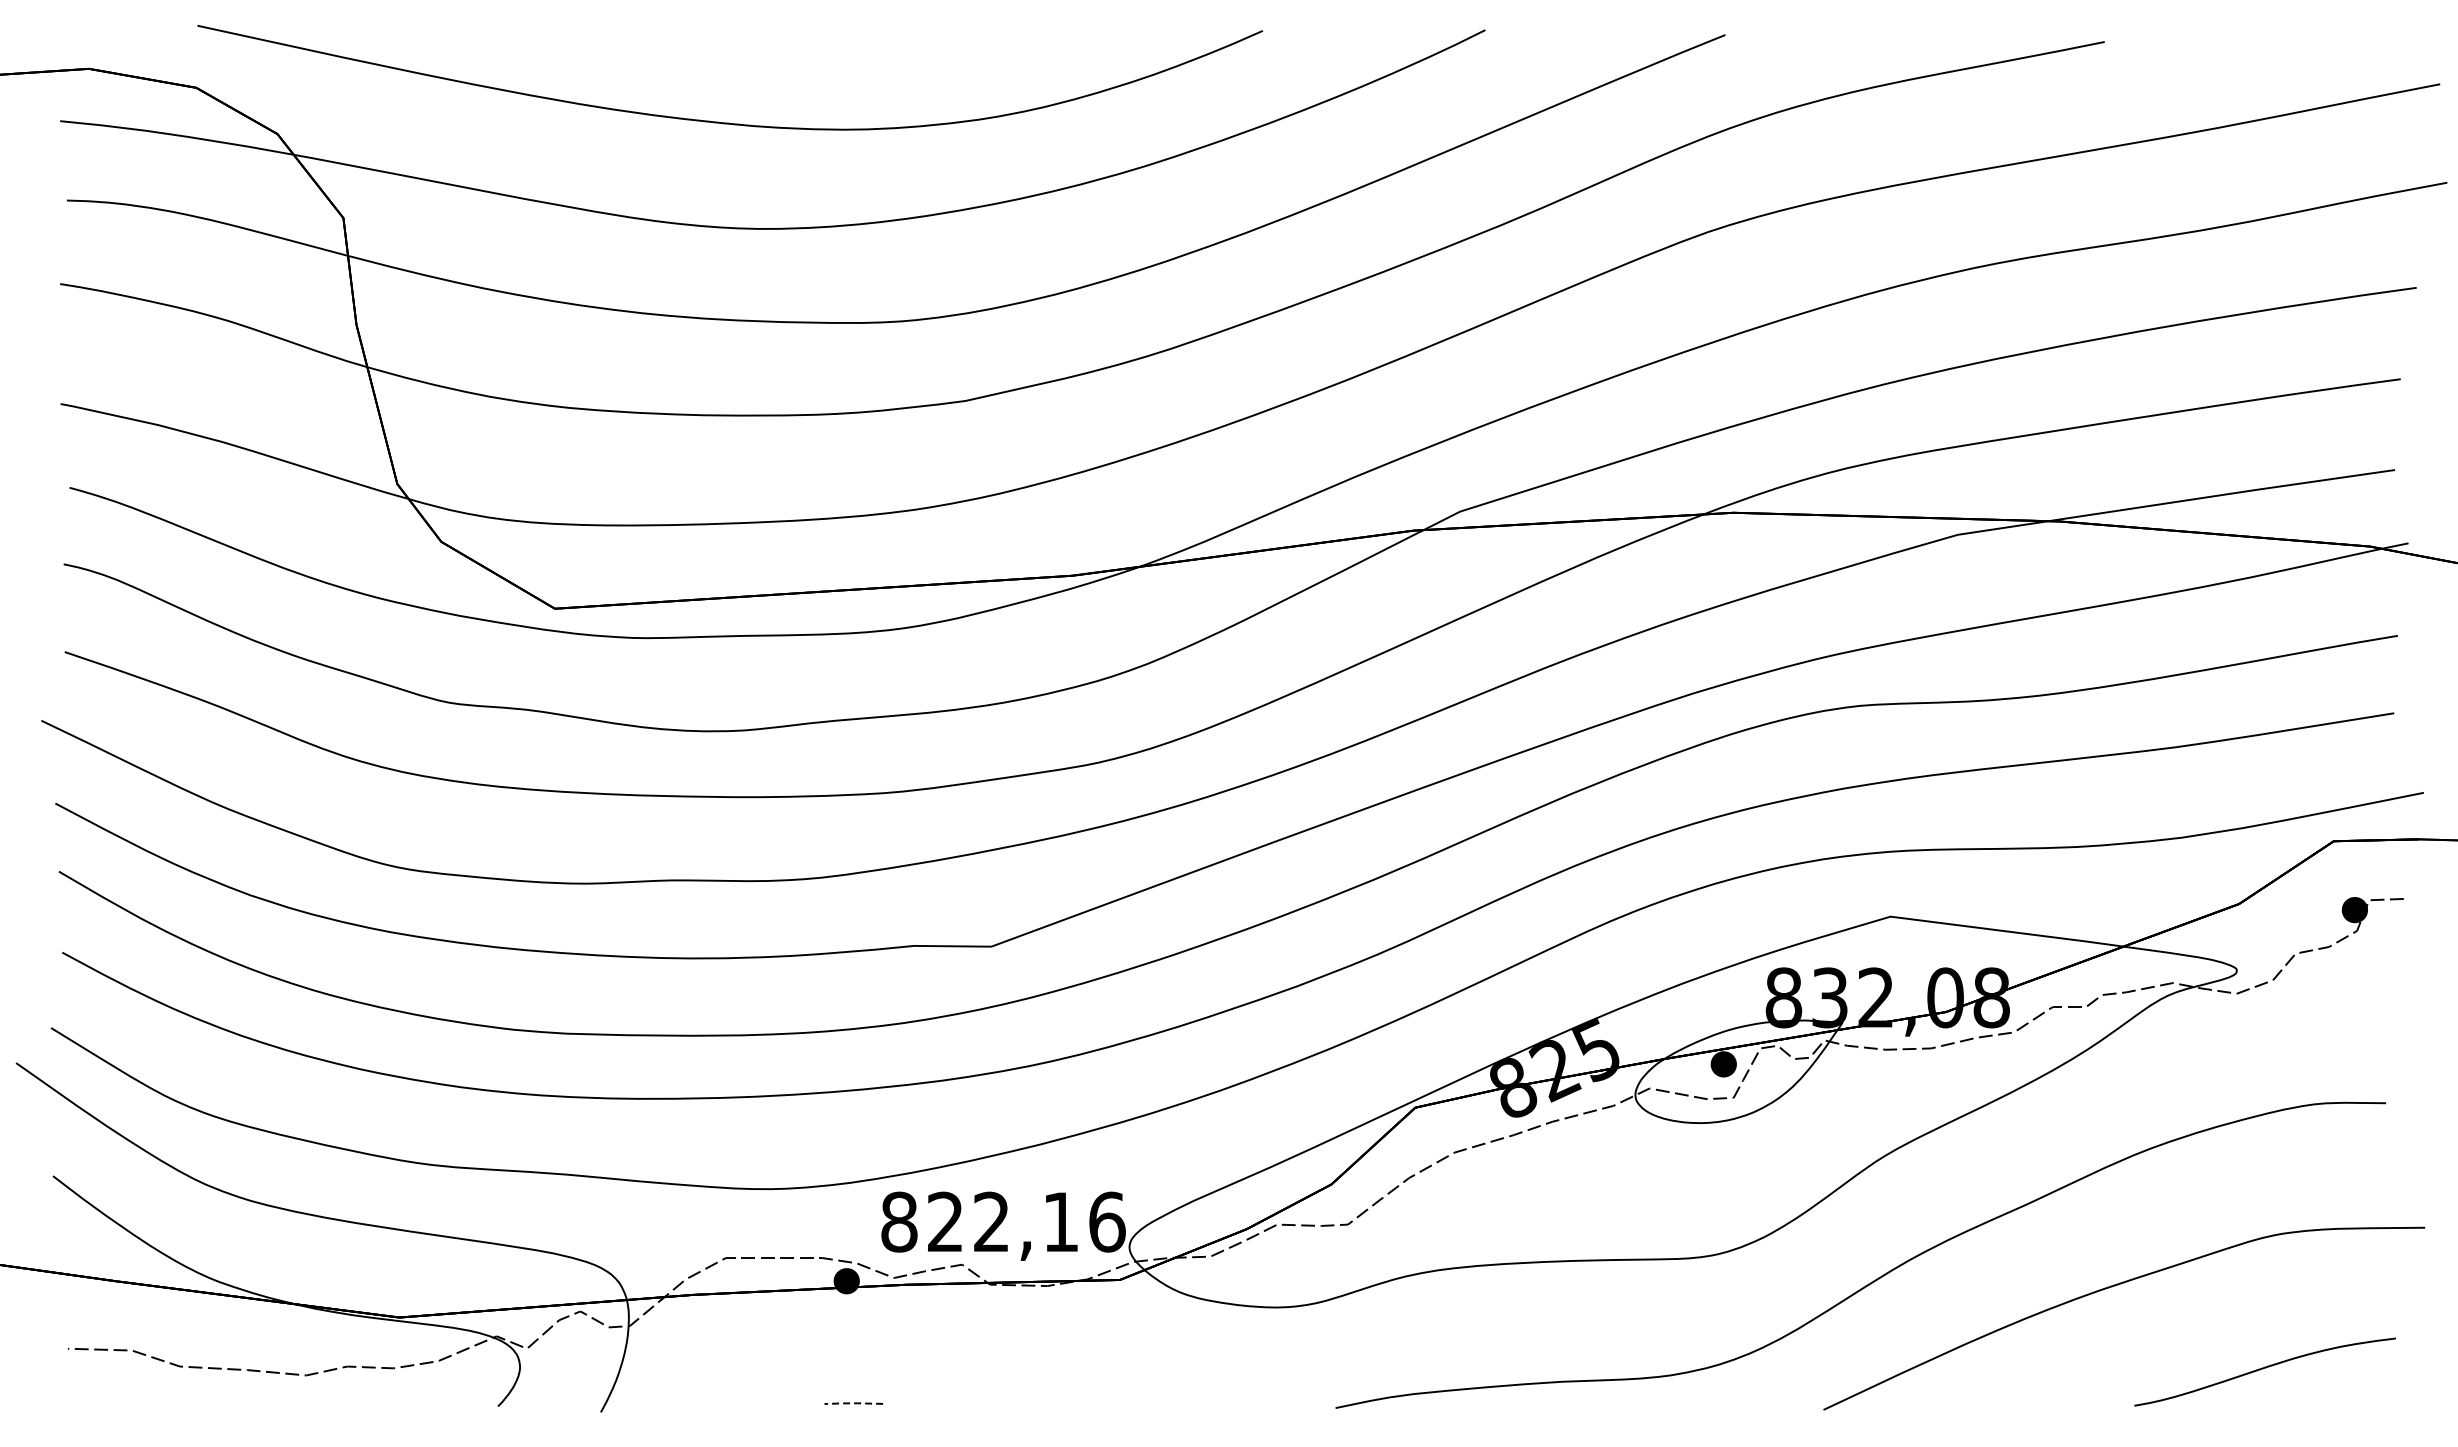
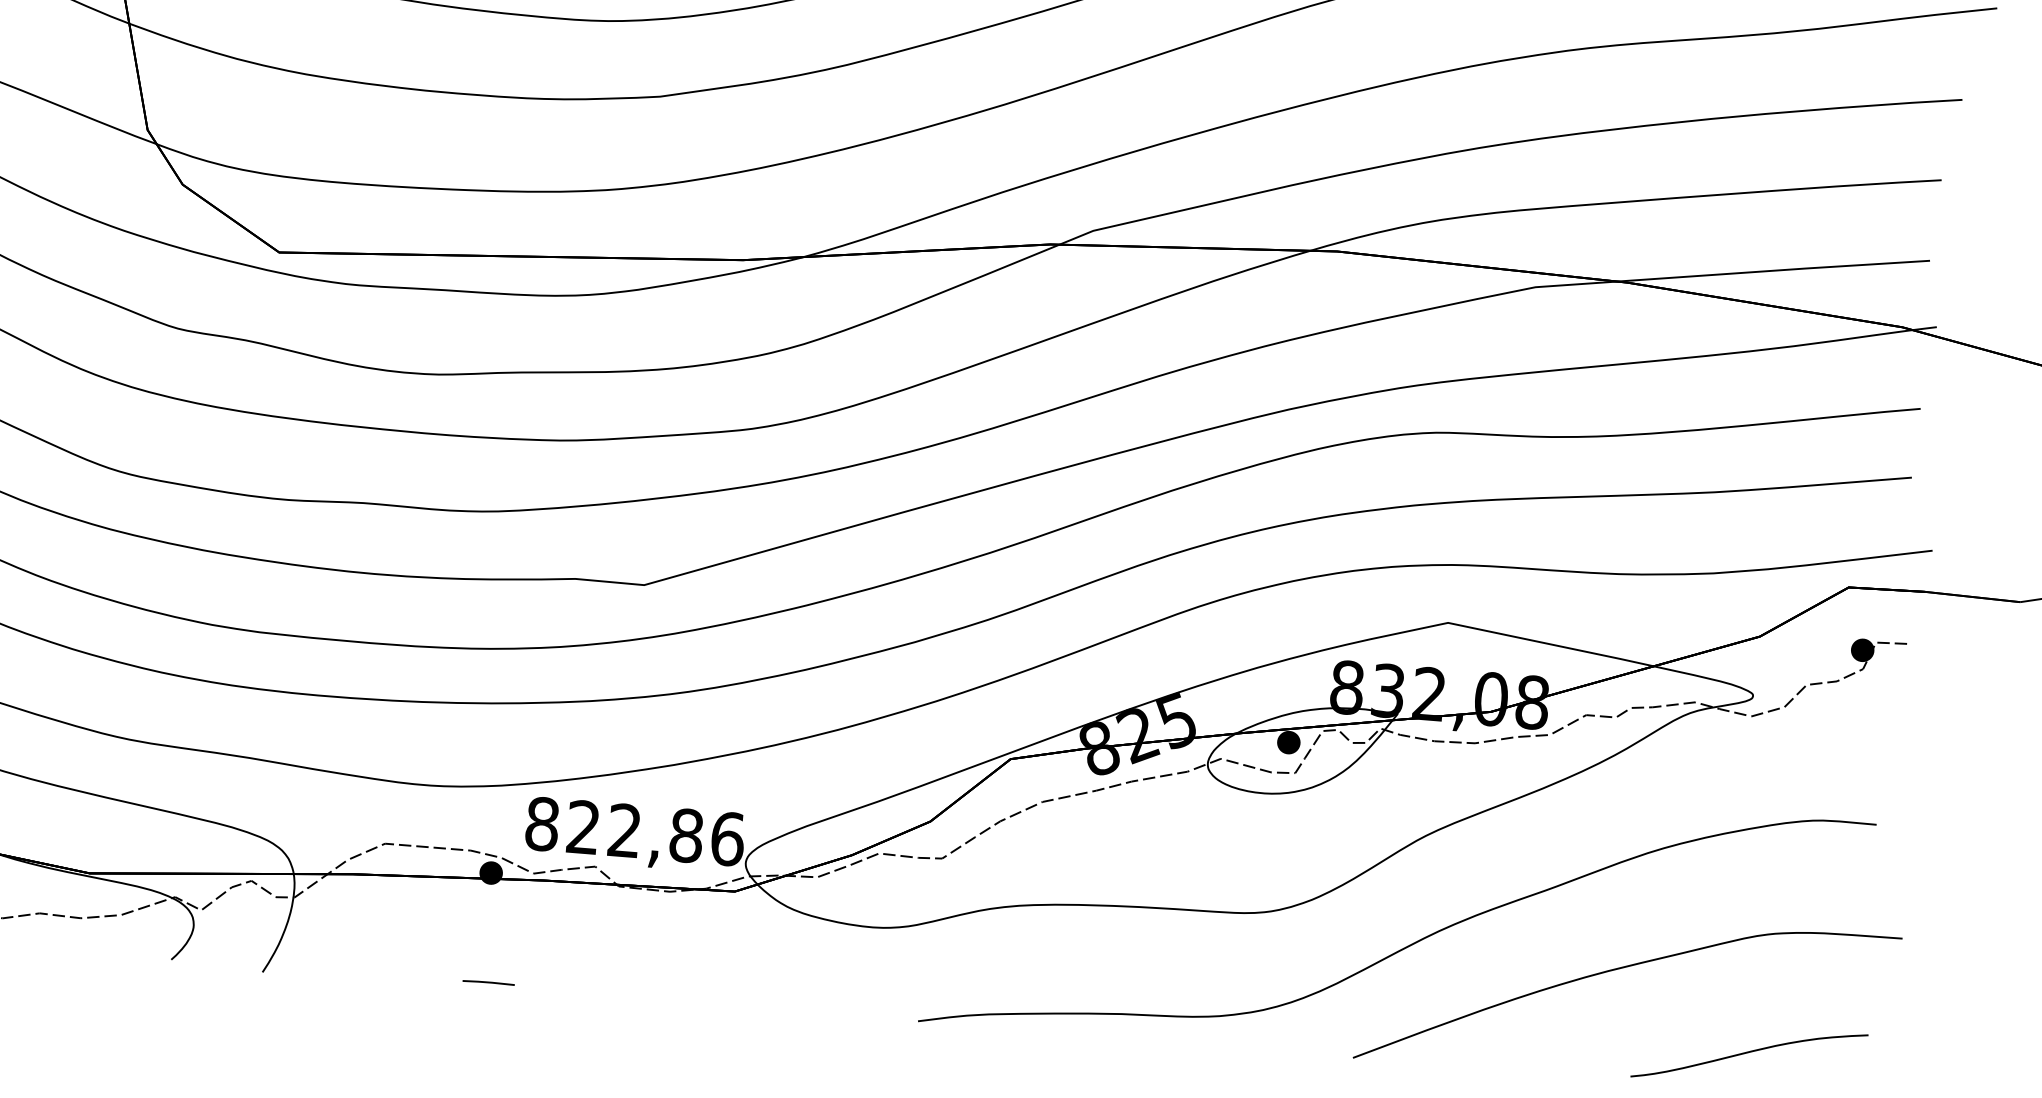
text: (1061, 1221) -> (686, 835), 822,16 -> 822,86
line: (853, 1403) -> (488, 982), dashed -> solid

